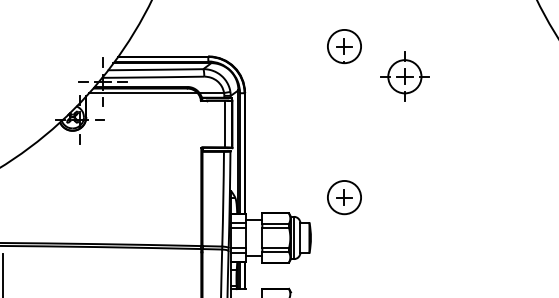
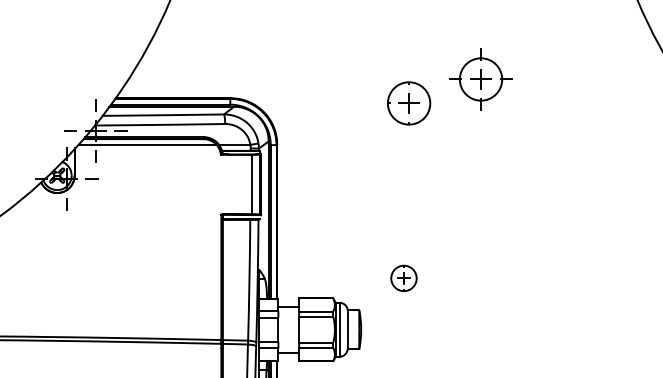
part: (344, 46) -> (409, 103), moved
part: (404, 76) -> (480, 79), moved
part: (344, 197) -> (403, 278), size x0.6

